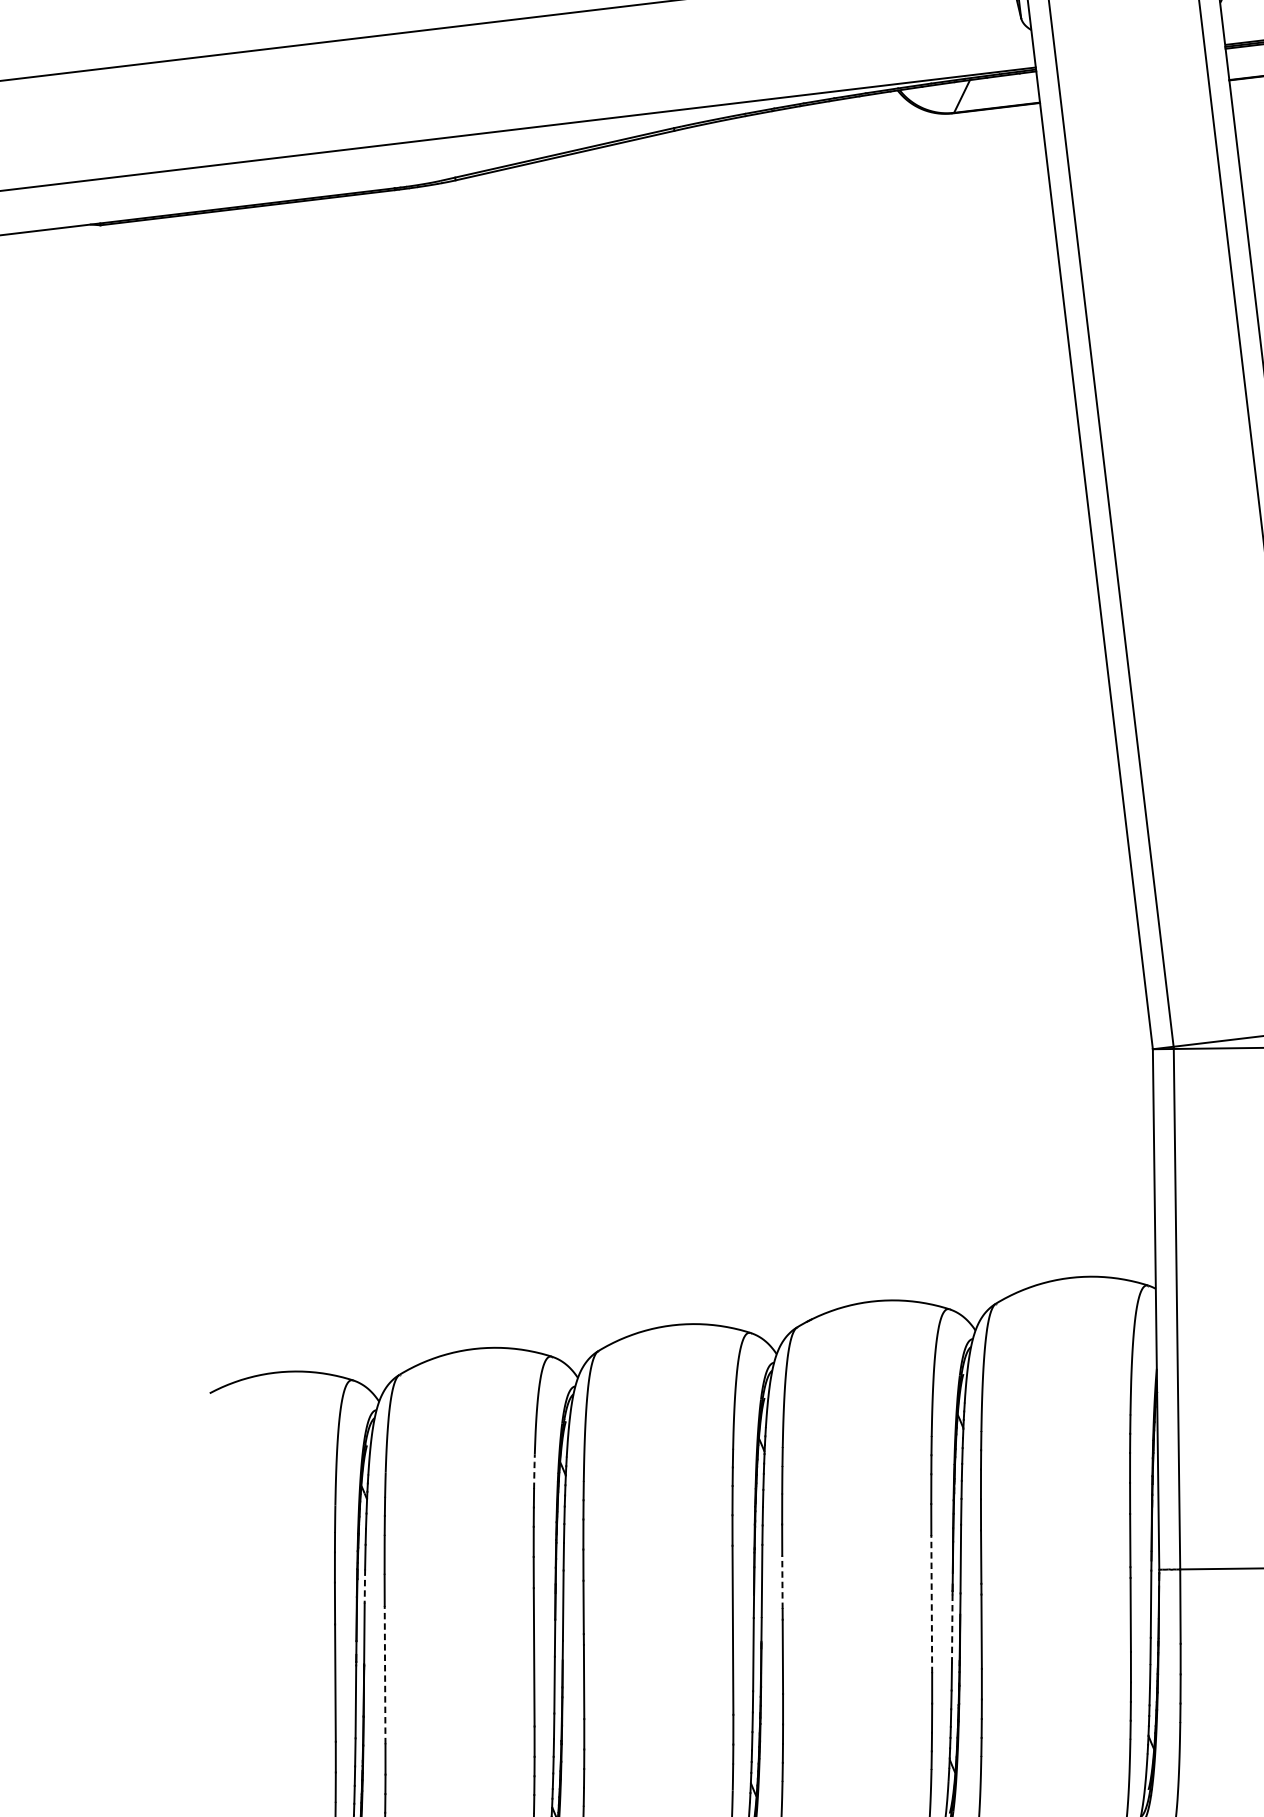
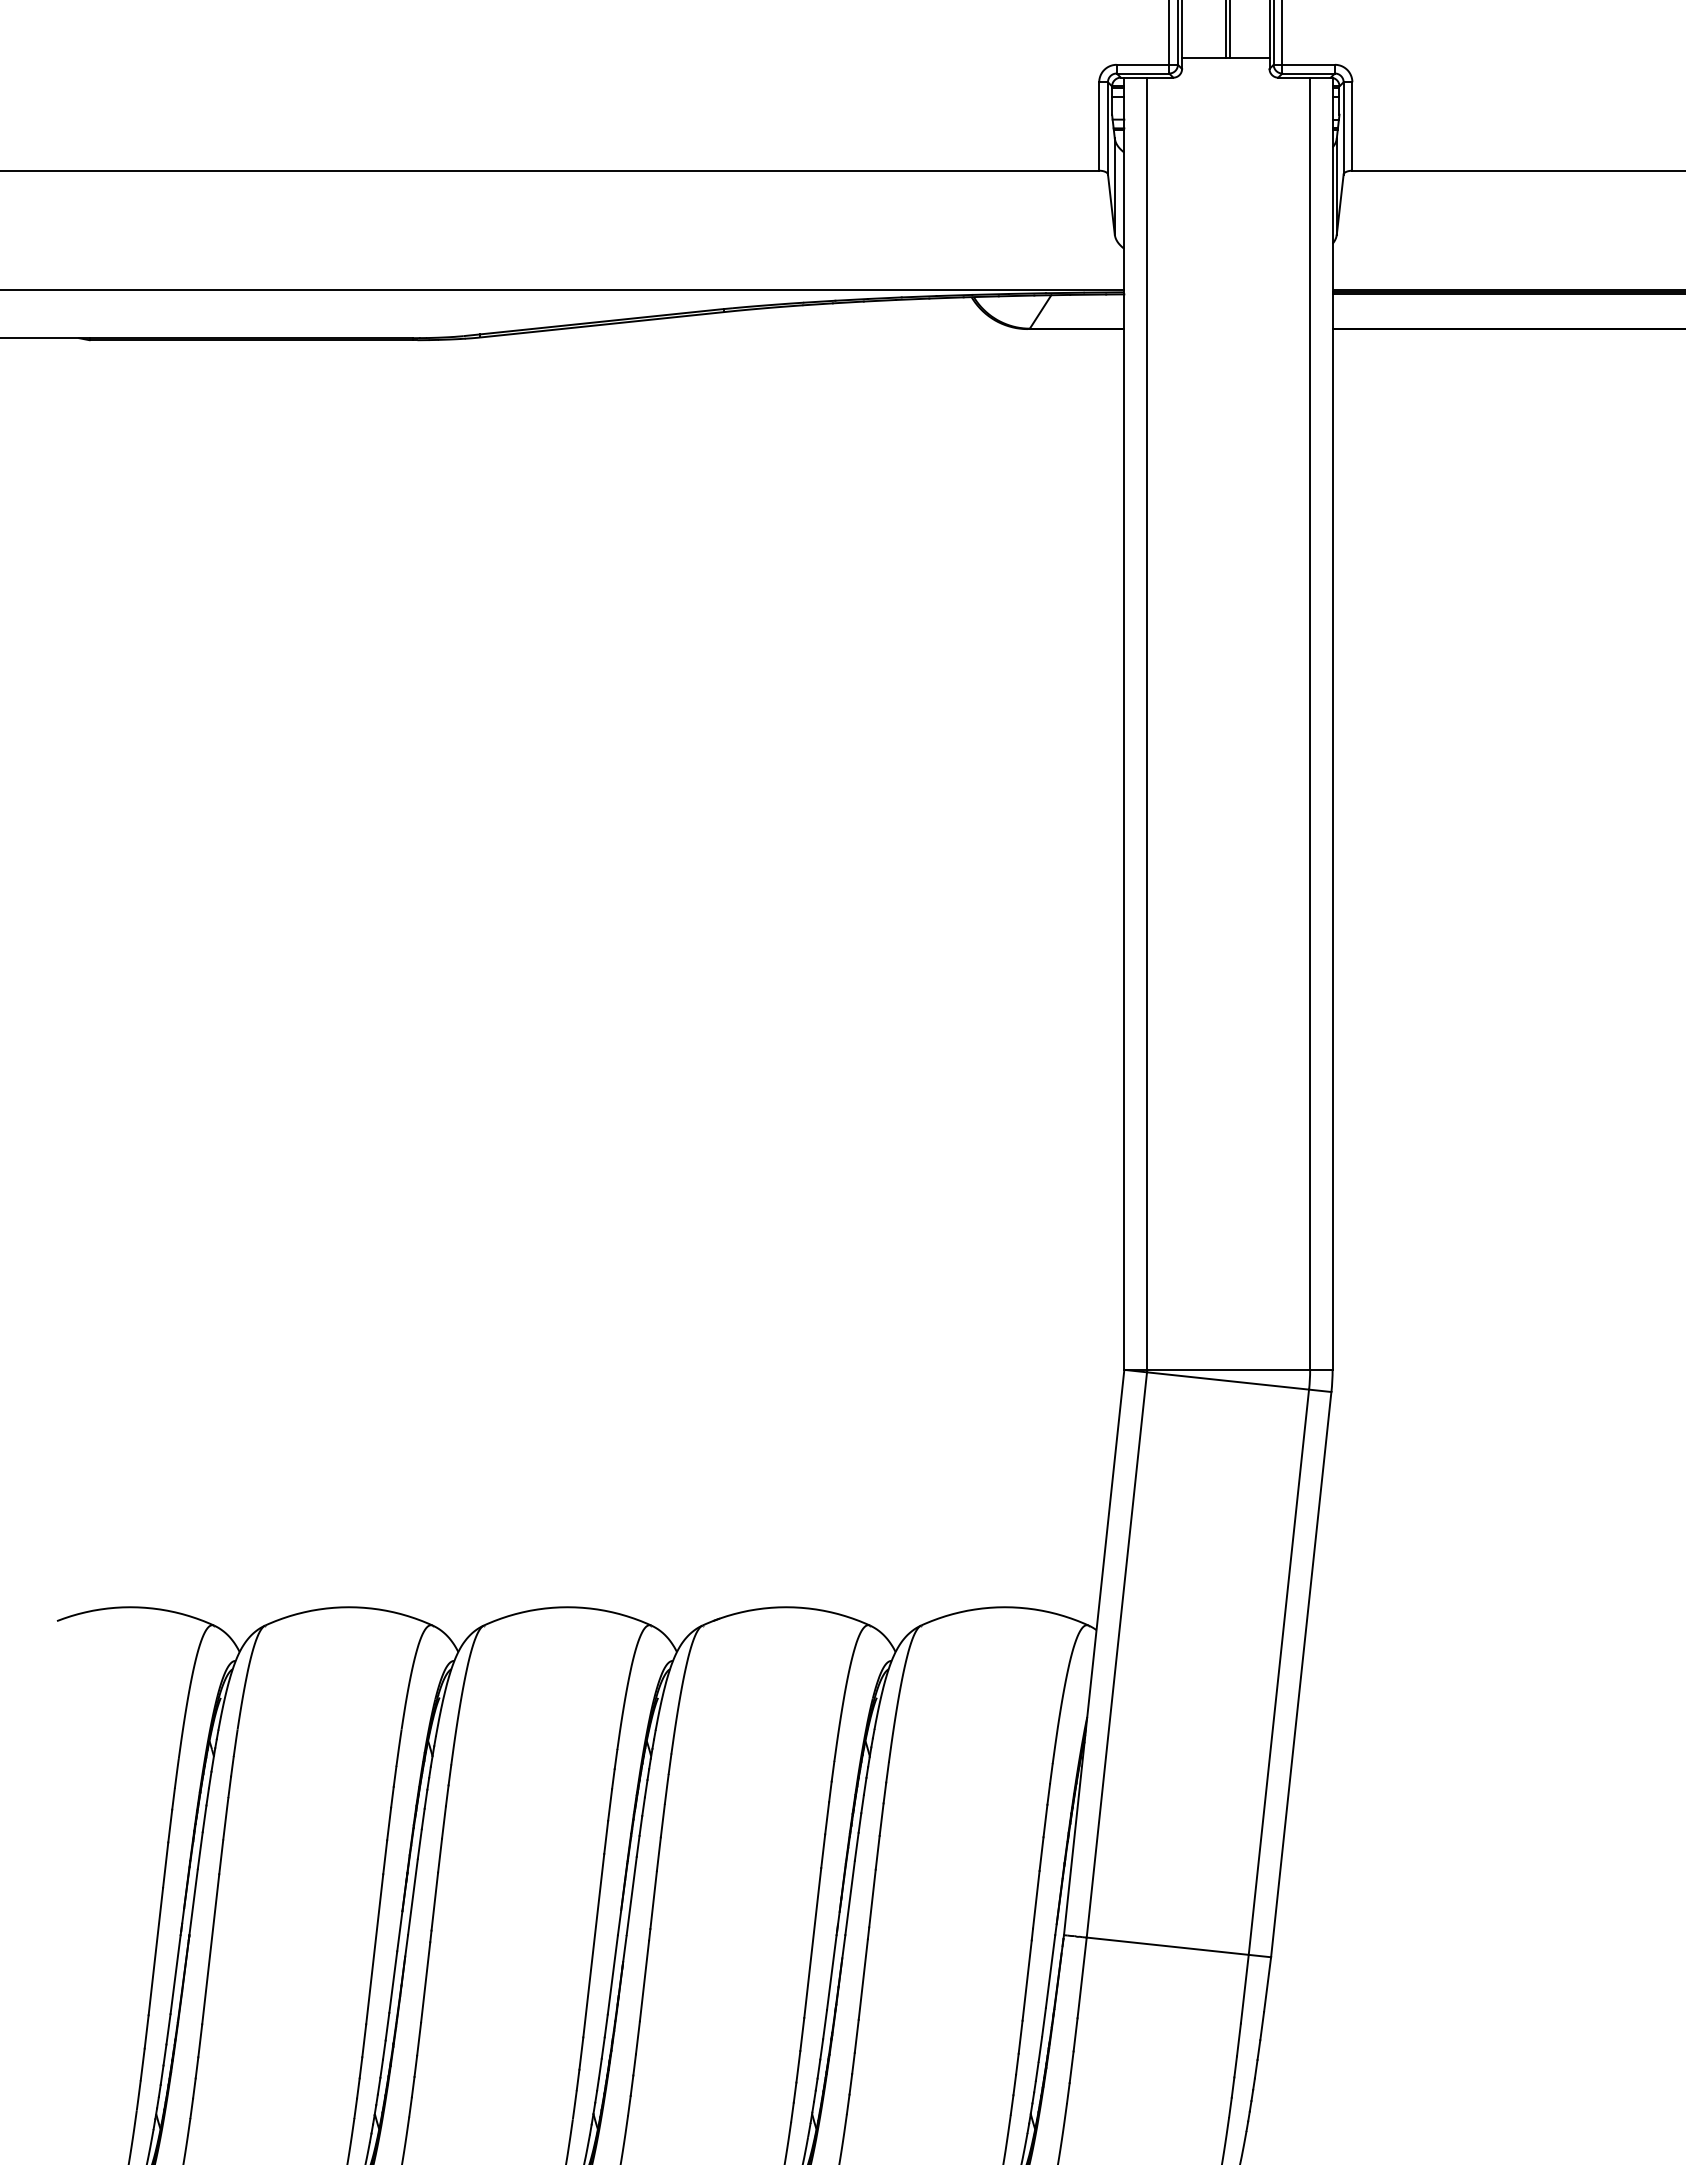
line: (534, 1471) -> (399, 1747), dashed -> solid
line: (782, 1581) -> (653, 1899), dashed -> solid
line: (365, 1586) -> (200, 1850), dashed -> solid
line: (931, 1603) -> (812, 1942), dashed -> solid
line: (951, 1628) -> (831, 1972), dashed -> solid
line: (384, 1675) -> (210, 1949), dashed -> solid

